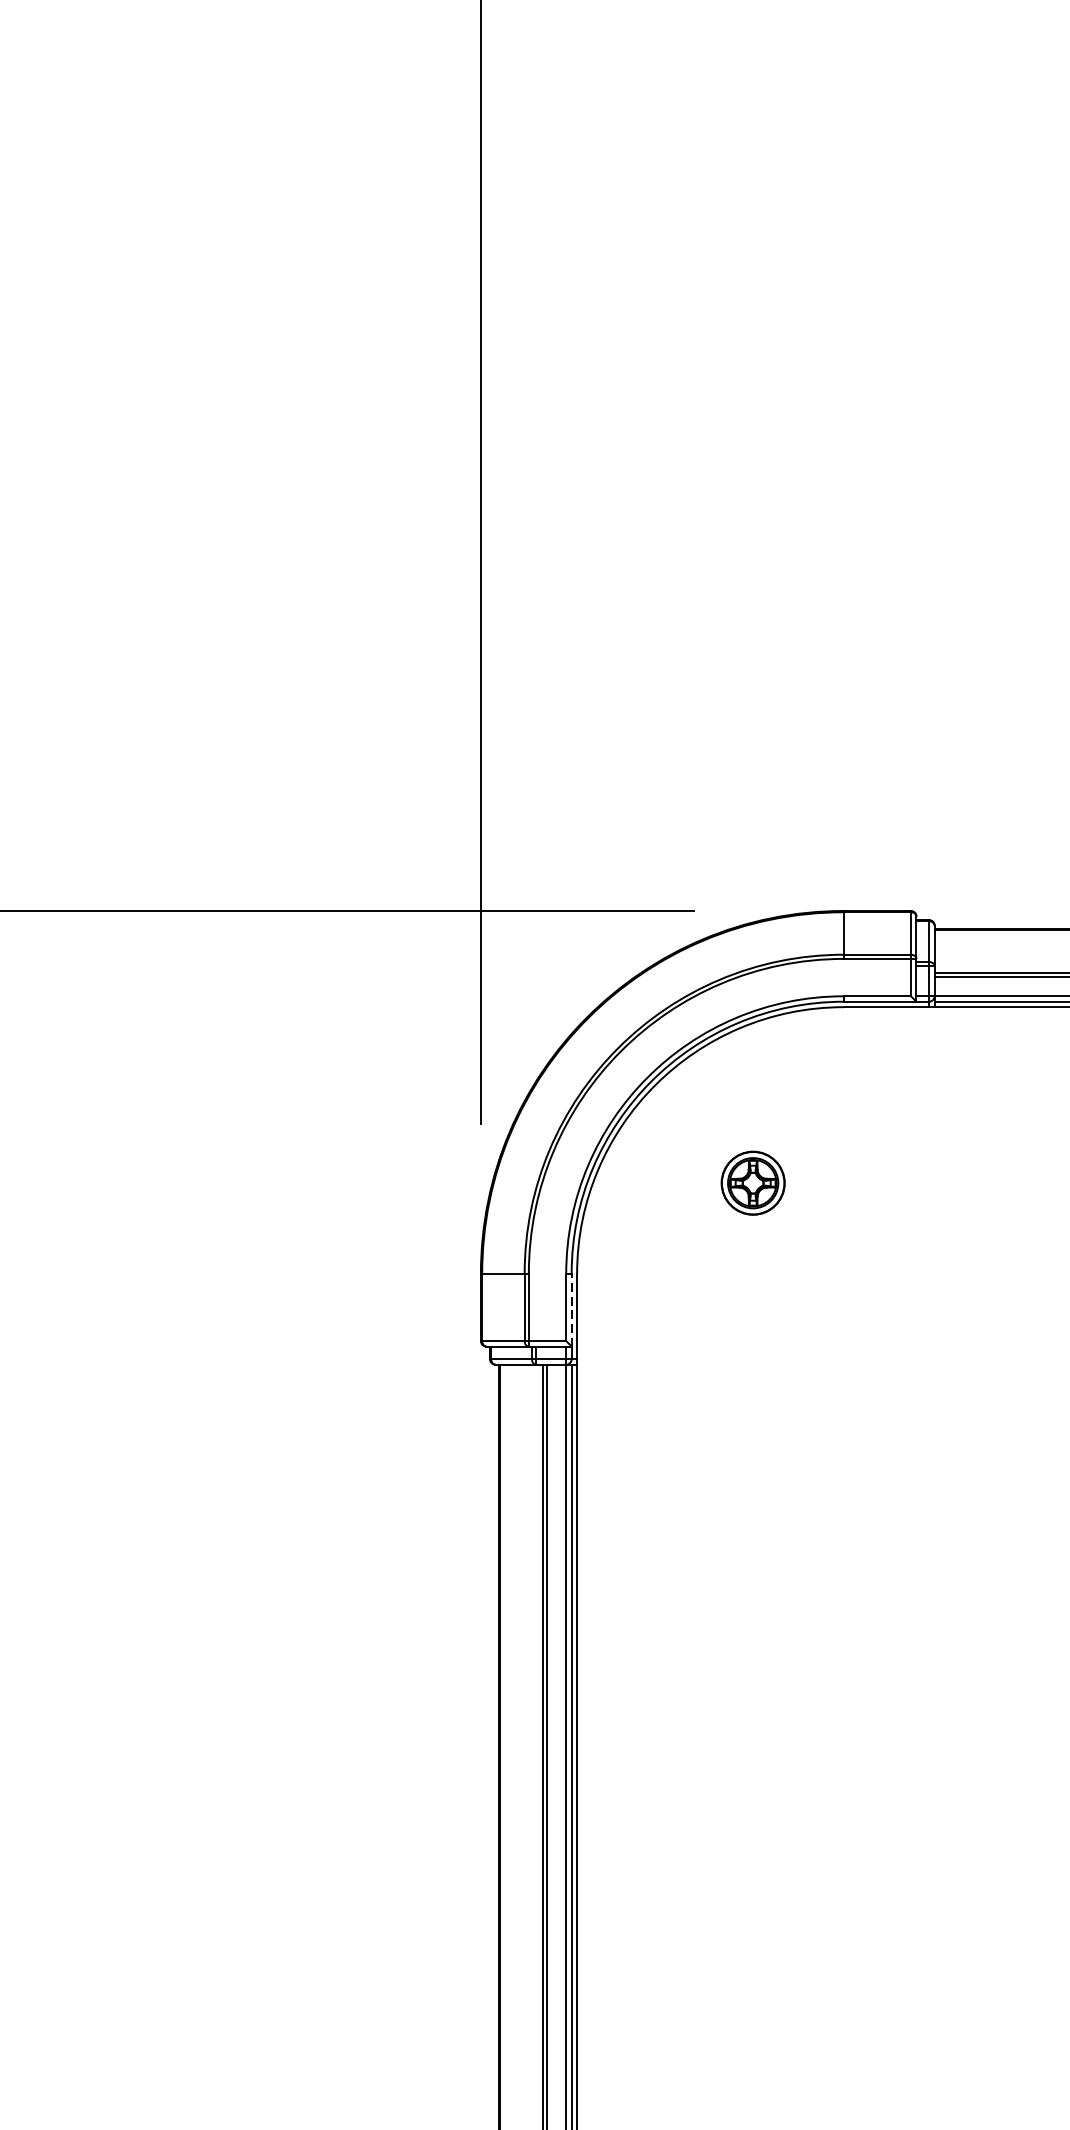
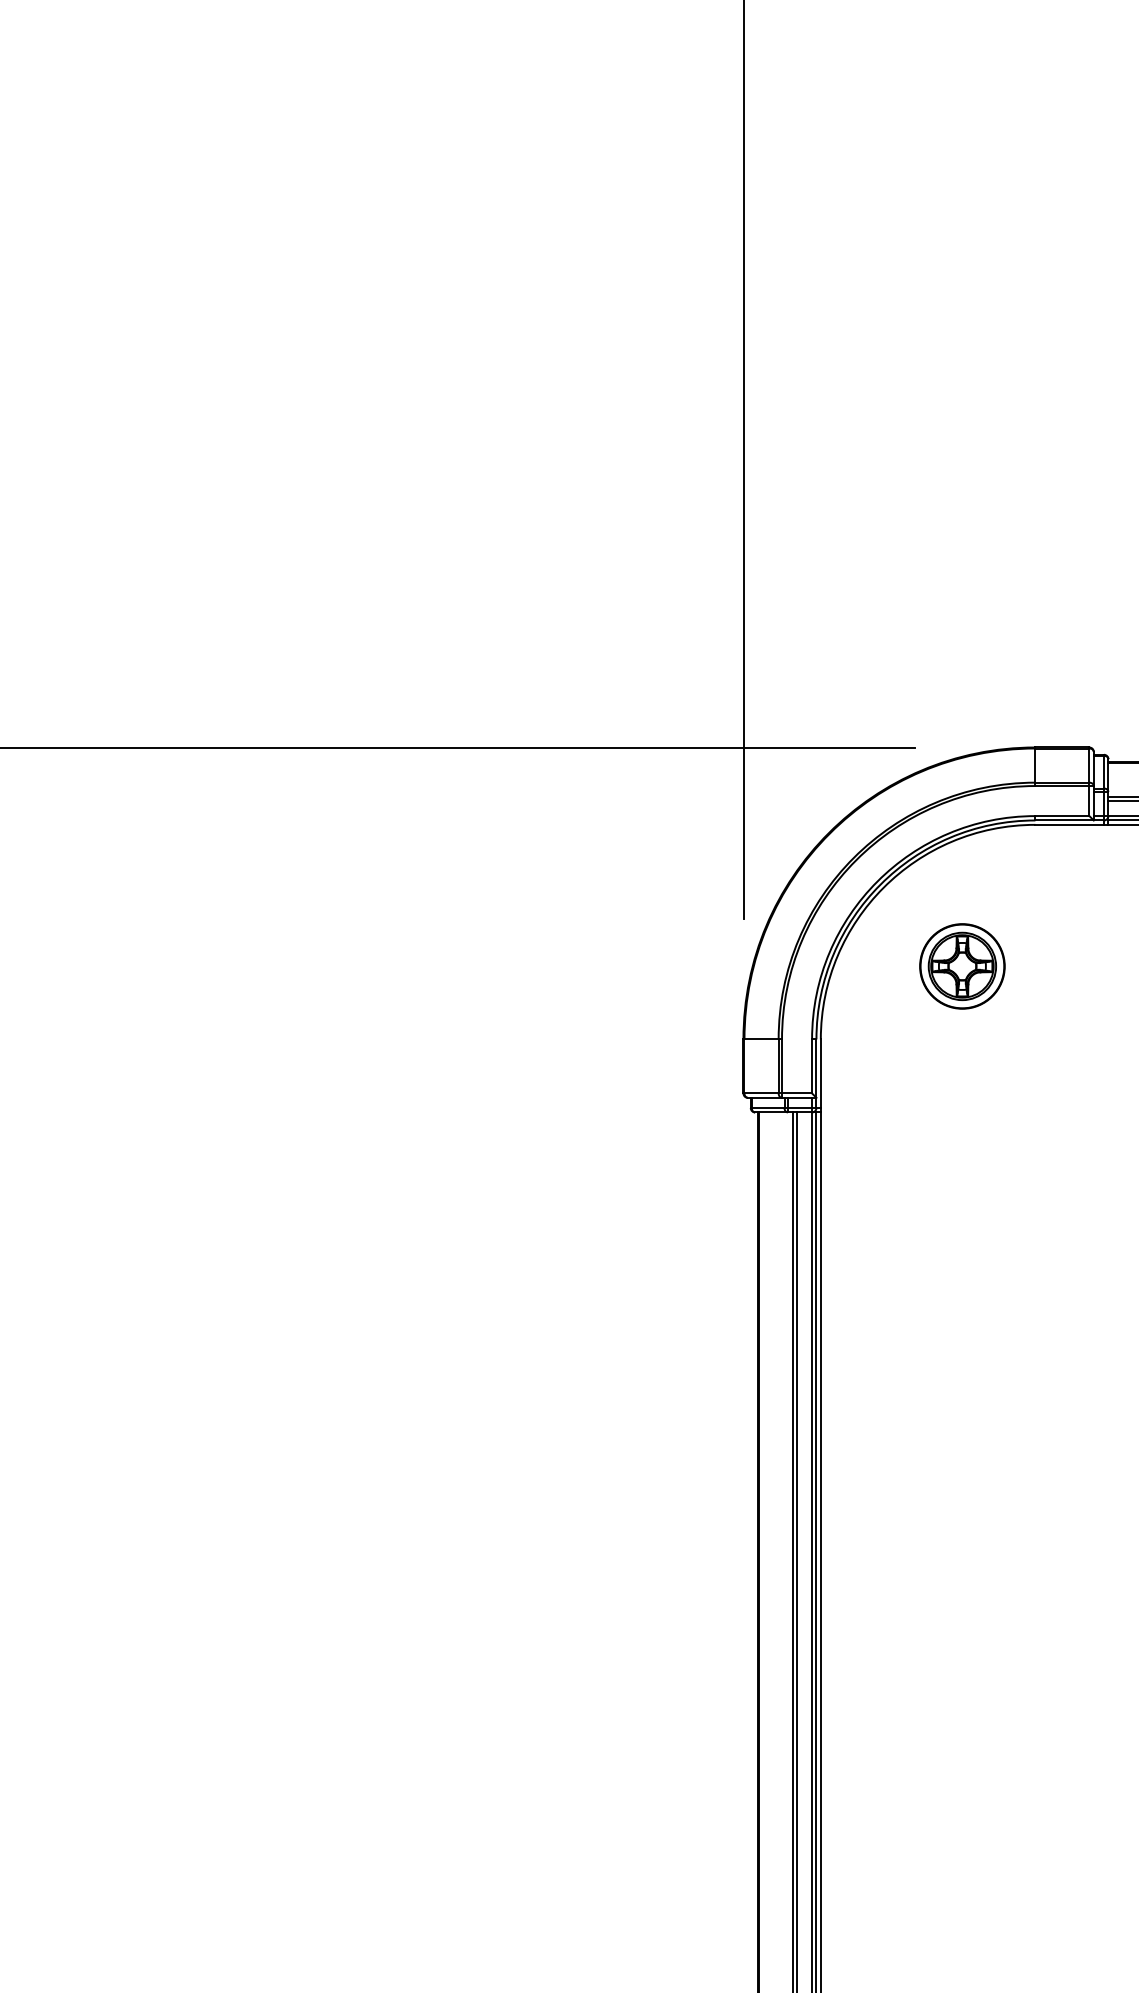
part: (753, 1183) -> (962, 966), size x1.67
line: (571, 1310) -> (816, 1068), dashed -> solid

